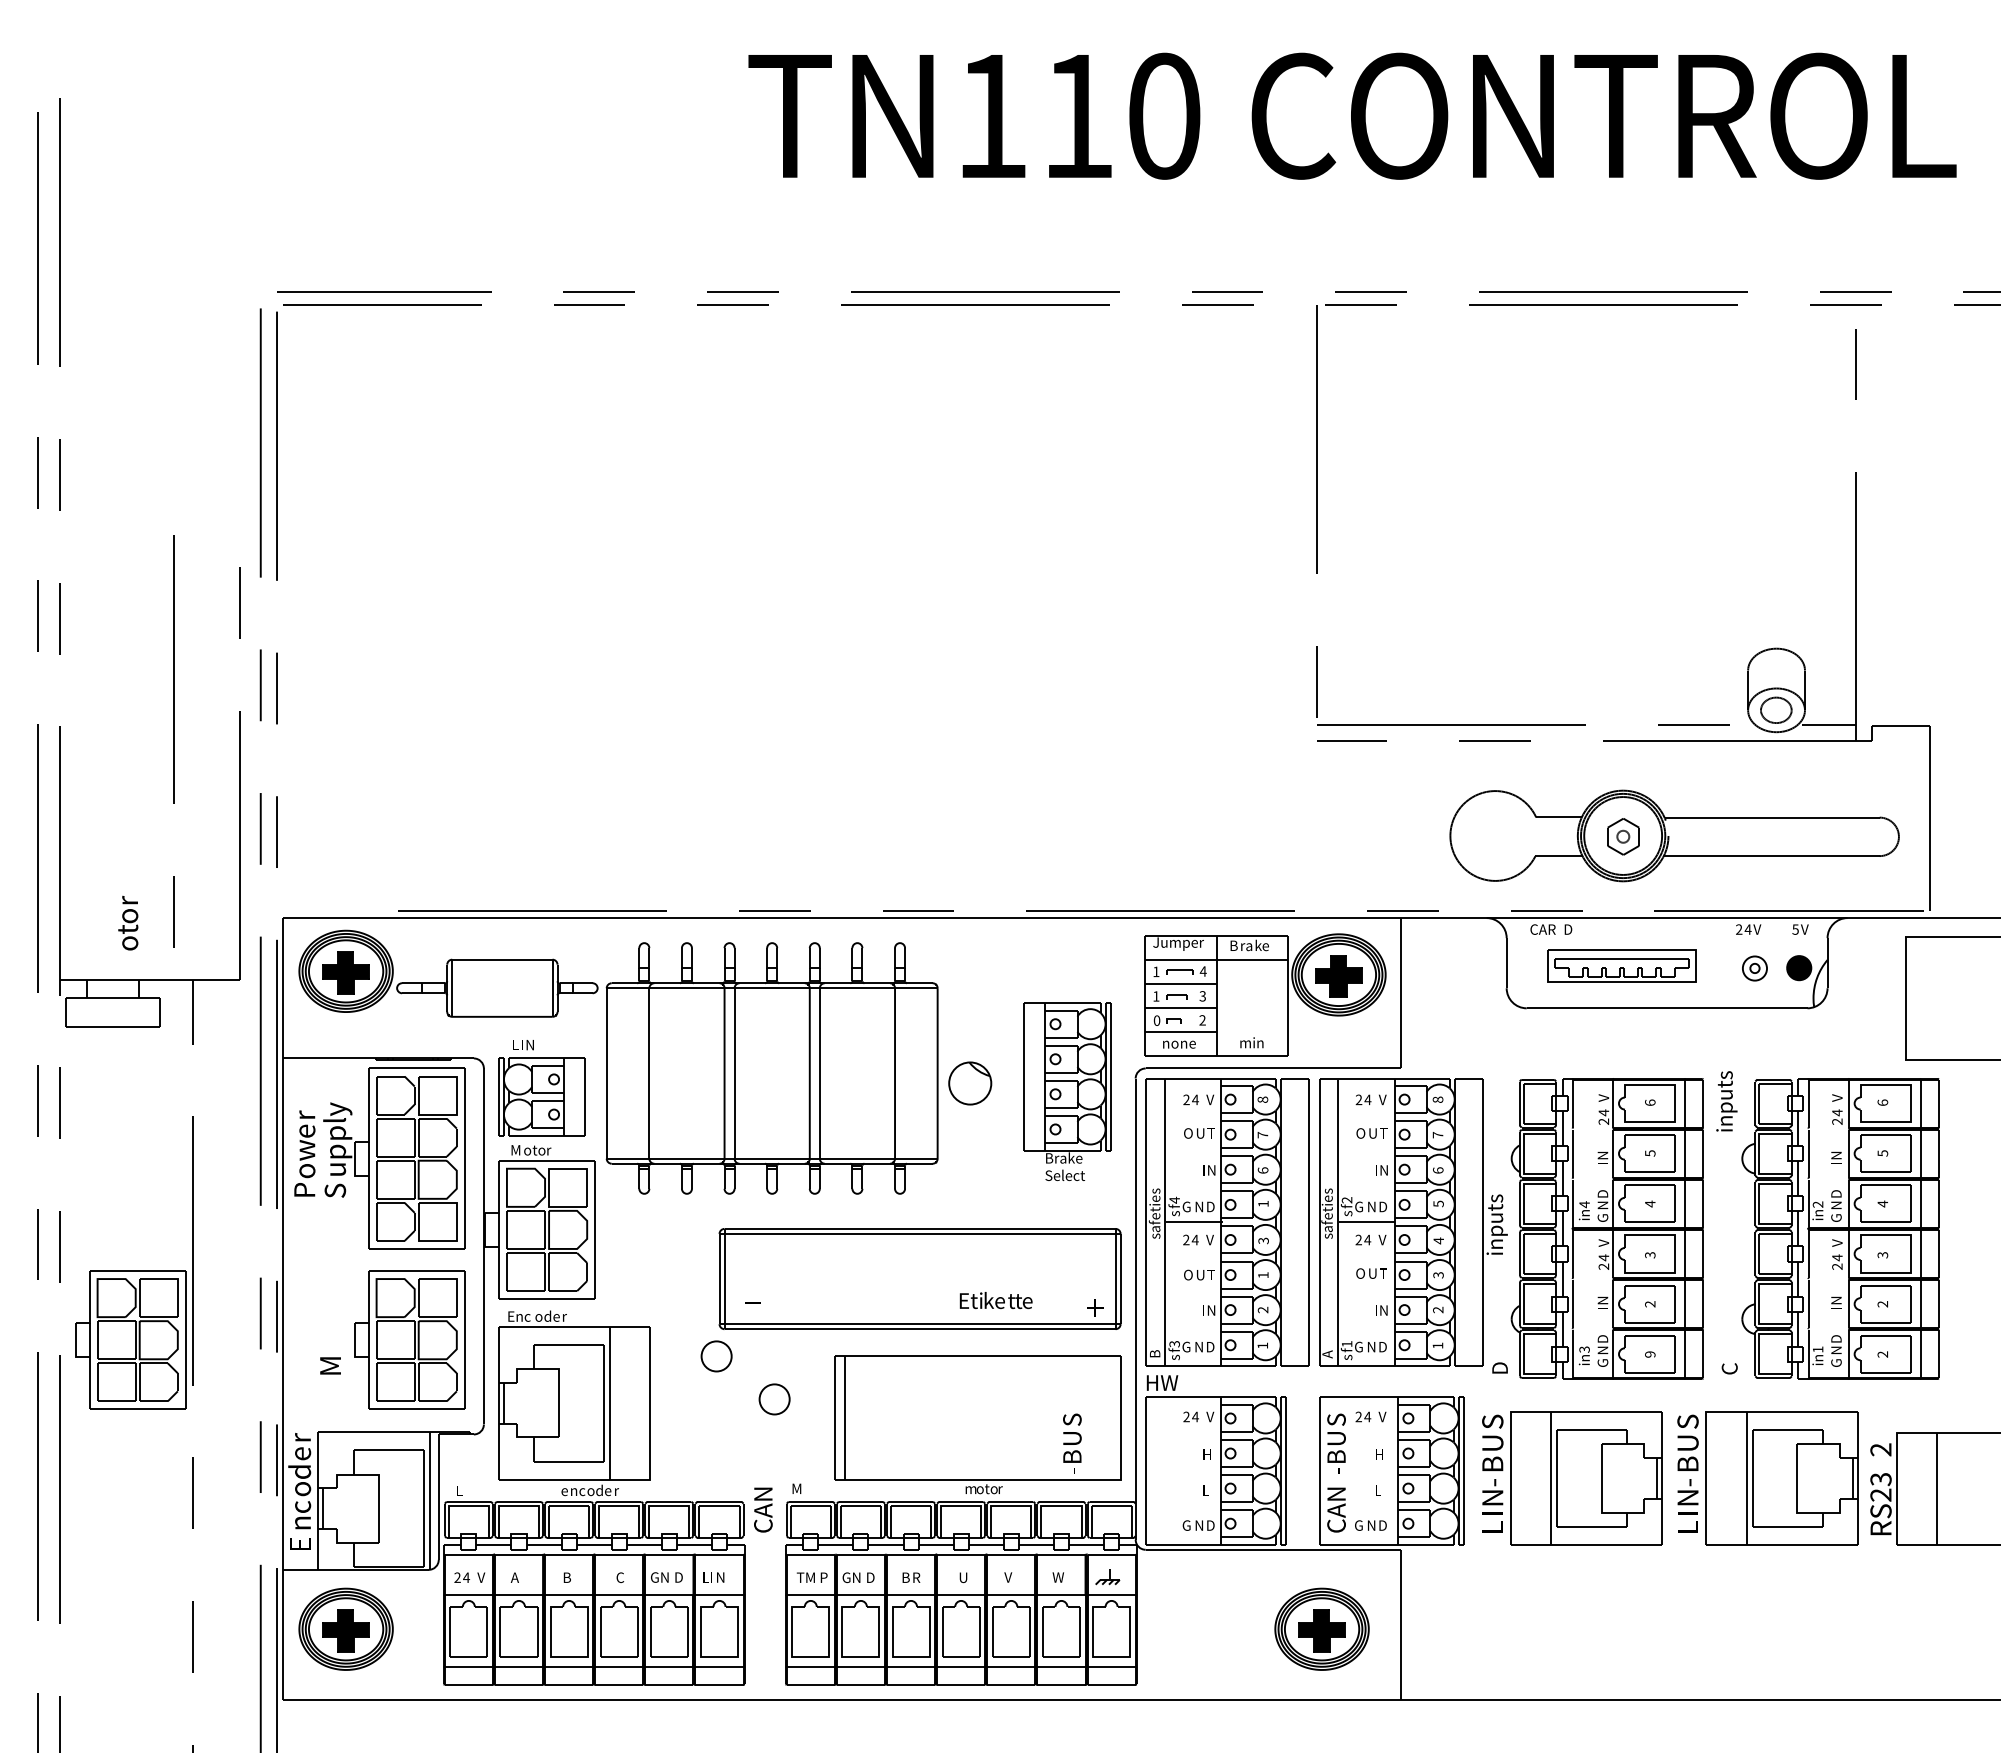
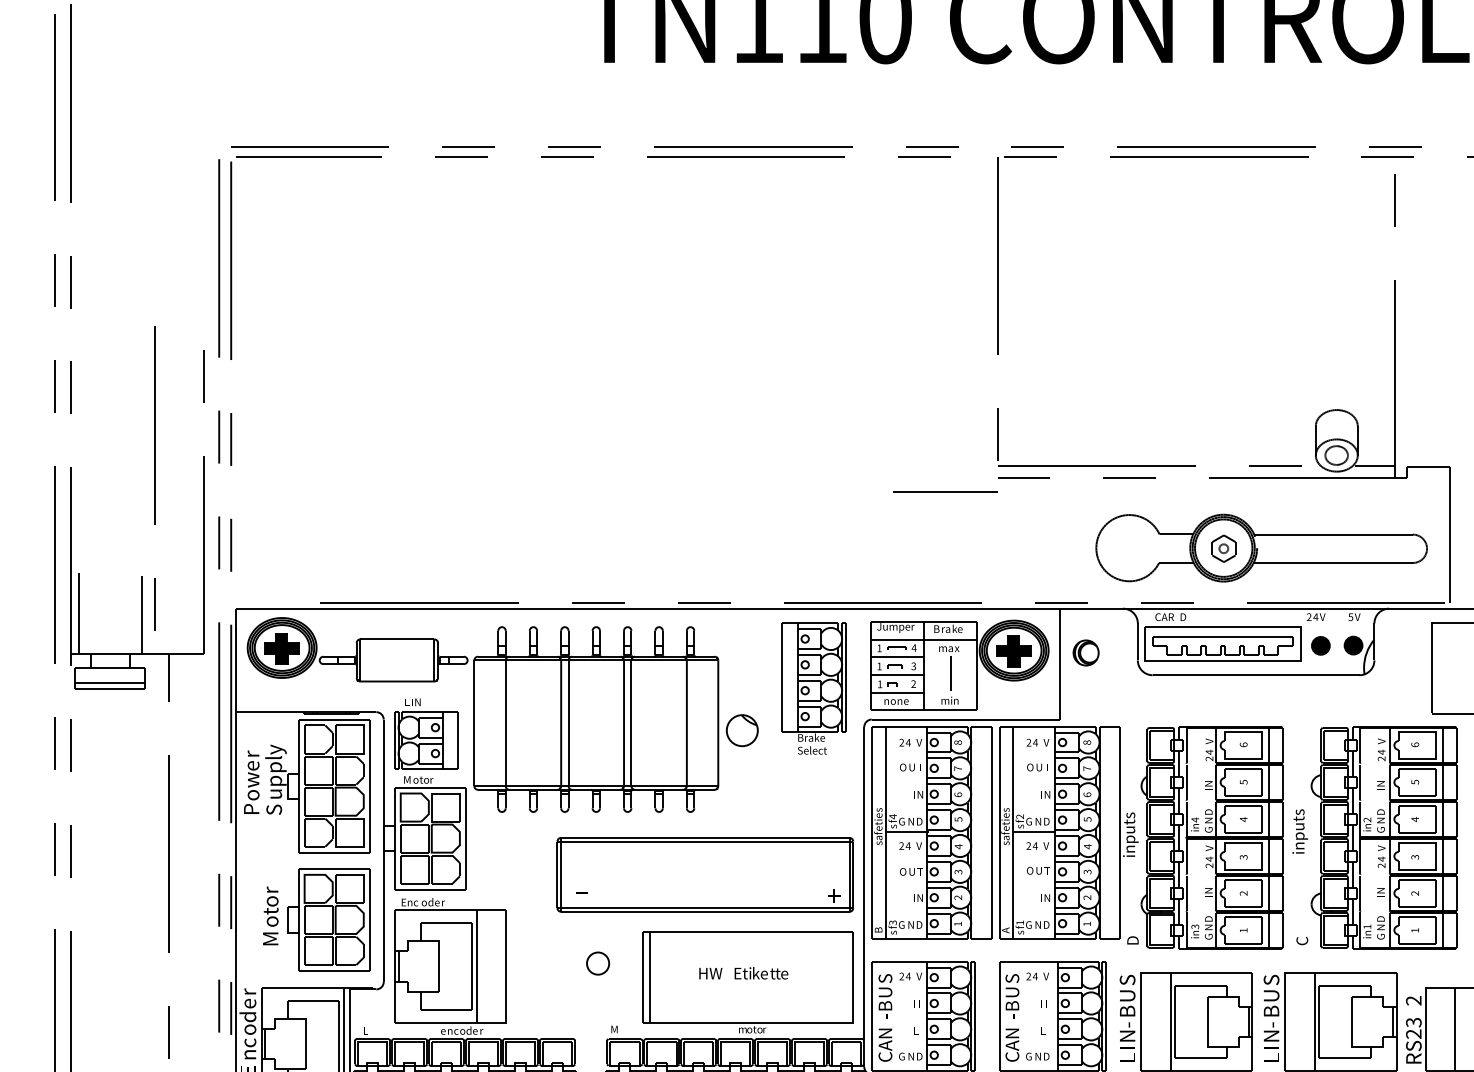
line: (1245, 759) -> (945, 491), added
text: (128, 922) -> (271, 906), moved
line: (70, 924) -> (78, 613), added
line: (155, 926) -> (141, 614), added
part: (1621, 965) -> (1222, 643), size x1.43
fill: (1754, 968) -> (1320, 645), added
part: (1436, 978) -> (1086, 653), added
part: (1250, 999) -> (948, 668), added
line: (112, 1018) -> (109, 682), added
text: (1156, 1020) -> (879, 684), 0 -> 1
part: (1067, 1091) -> (814, 688), moved
text: (1726, 1101) -> (1299, 831), moved
text: (1263, 1203) -> (958, 819), 1 -> 5
text: (1263, 1240) -> (958, 846), 3 -> 4
text: (1263, 1275) -> (958, 872), 1 -> 3
text: (995, 1300) -> (760, 973), moved
part: (130, 1339) -> (123, 919), removed
text: (1650, 1354) -> (1243, 930), 9 -> 1
text: (1882, 1354) -> (1414, 930), 2 -> 1
part: (716, 1356) -> (555, 931), removed
text: (1162, 1382) -> (710, 973), moved
text: (1072, 1443) -> (885, 996), moved
text: (763, 1509) -> (885, 1044), moved

